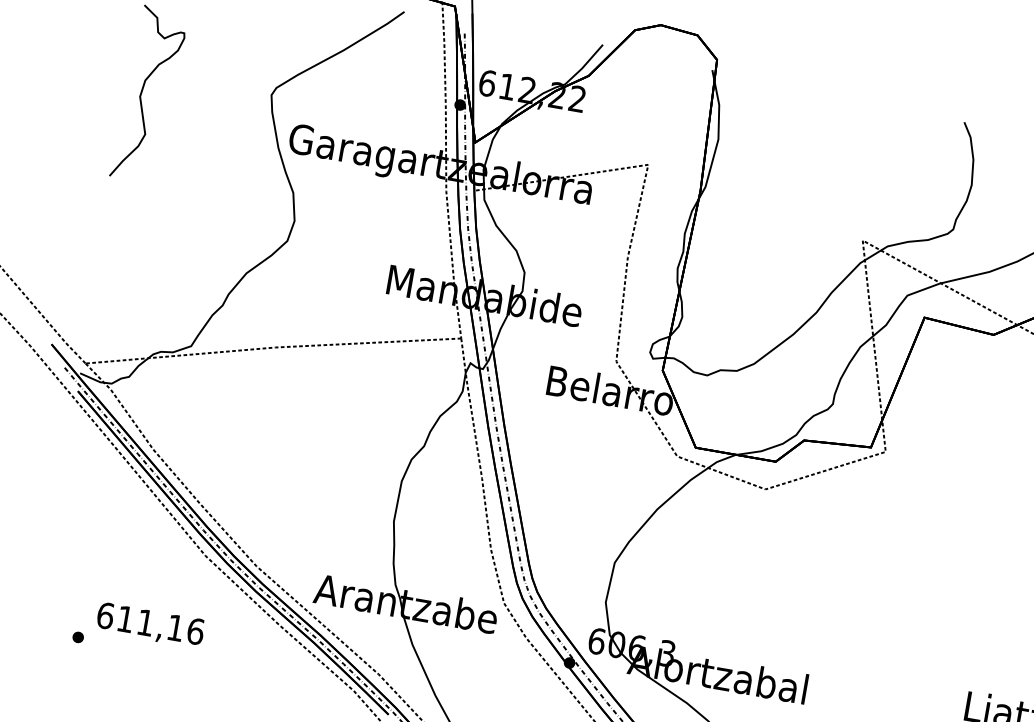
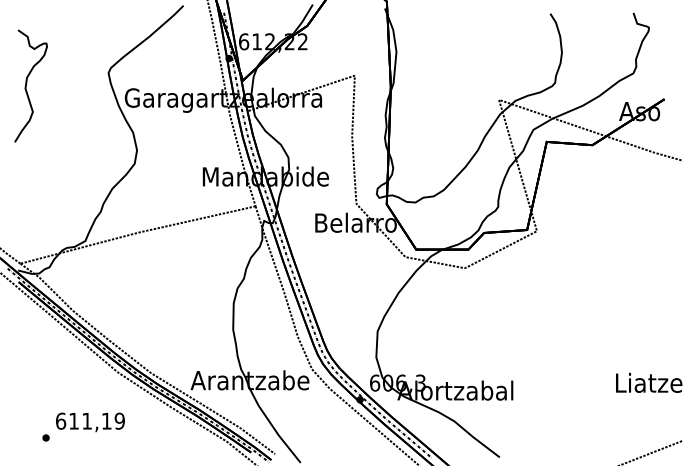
text: (195, 630) -> (119, 420), 611,16 -> 611,19

